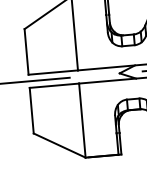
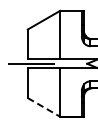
line: (60, 145) -> (44, 107), solid -> dashed

